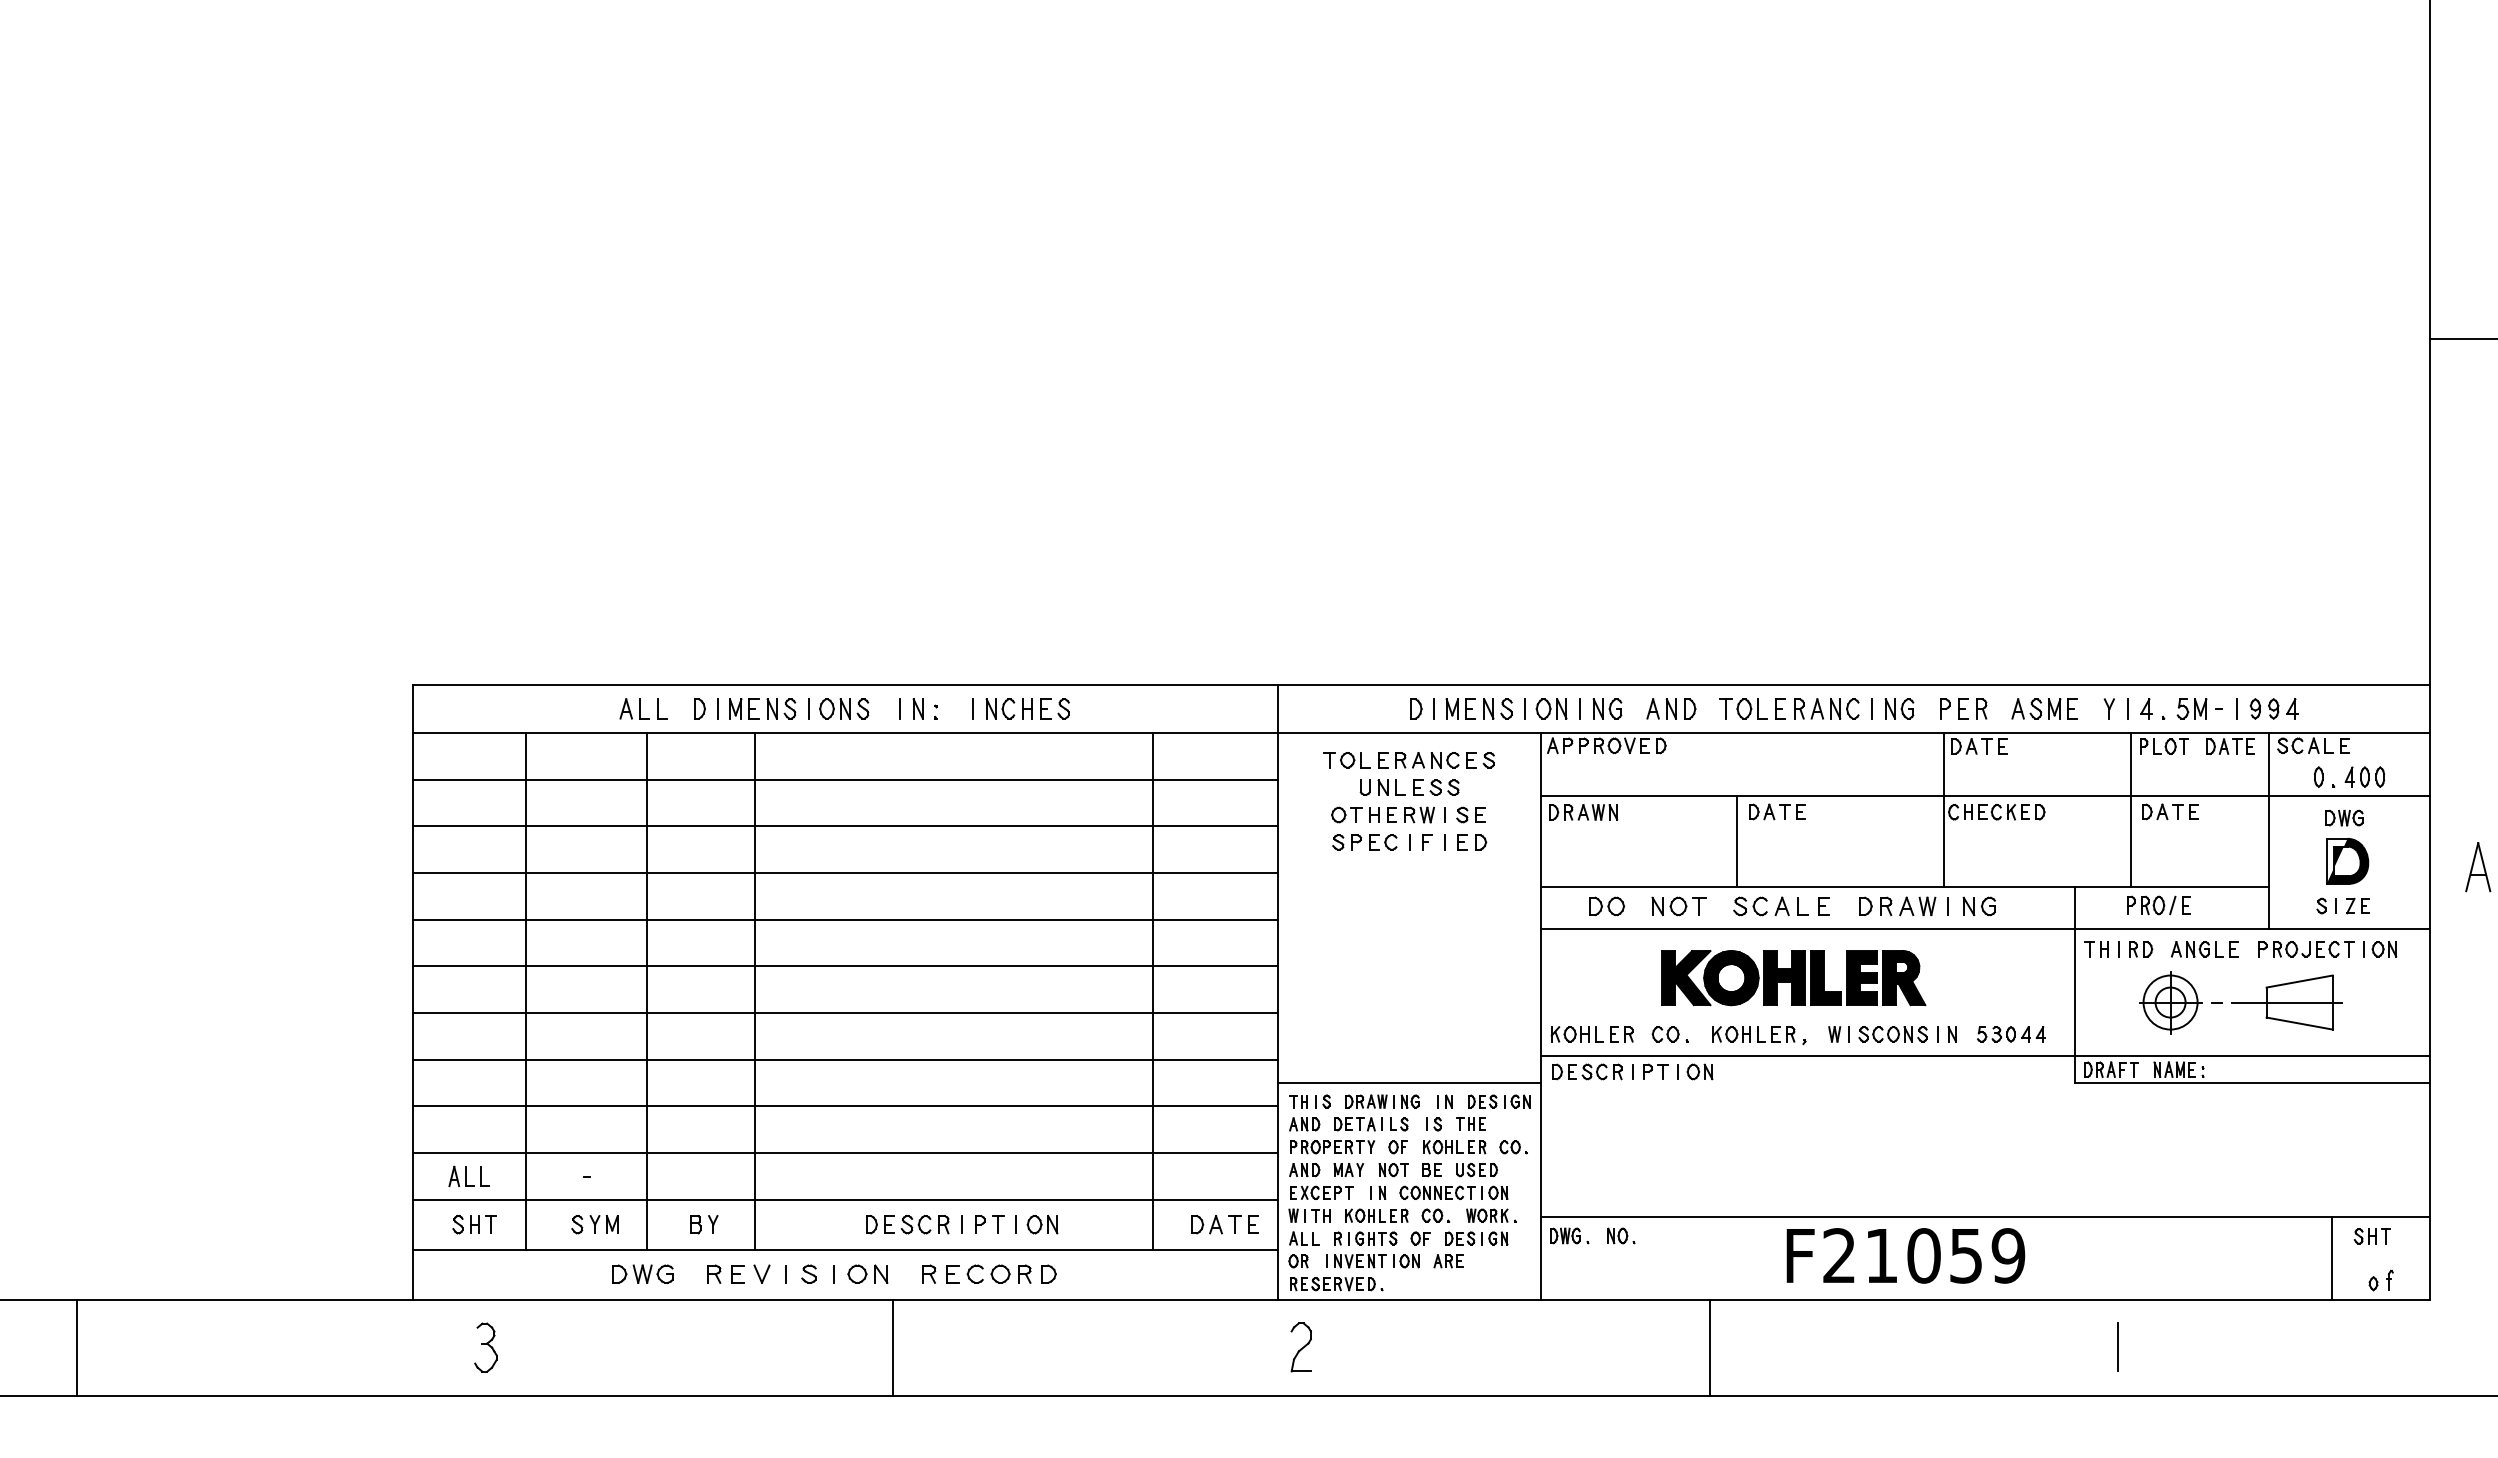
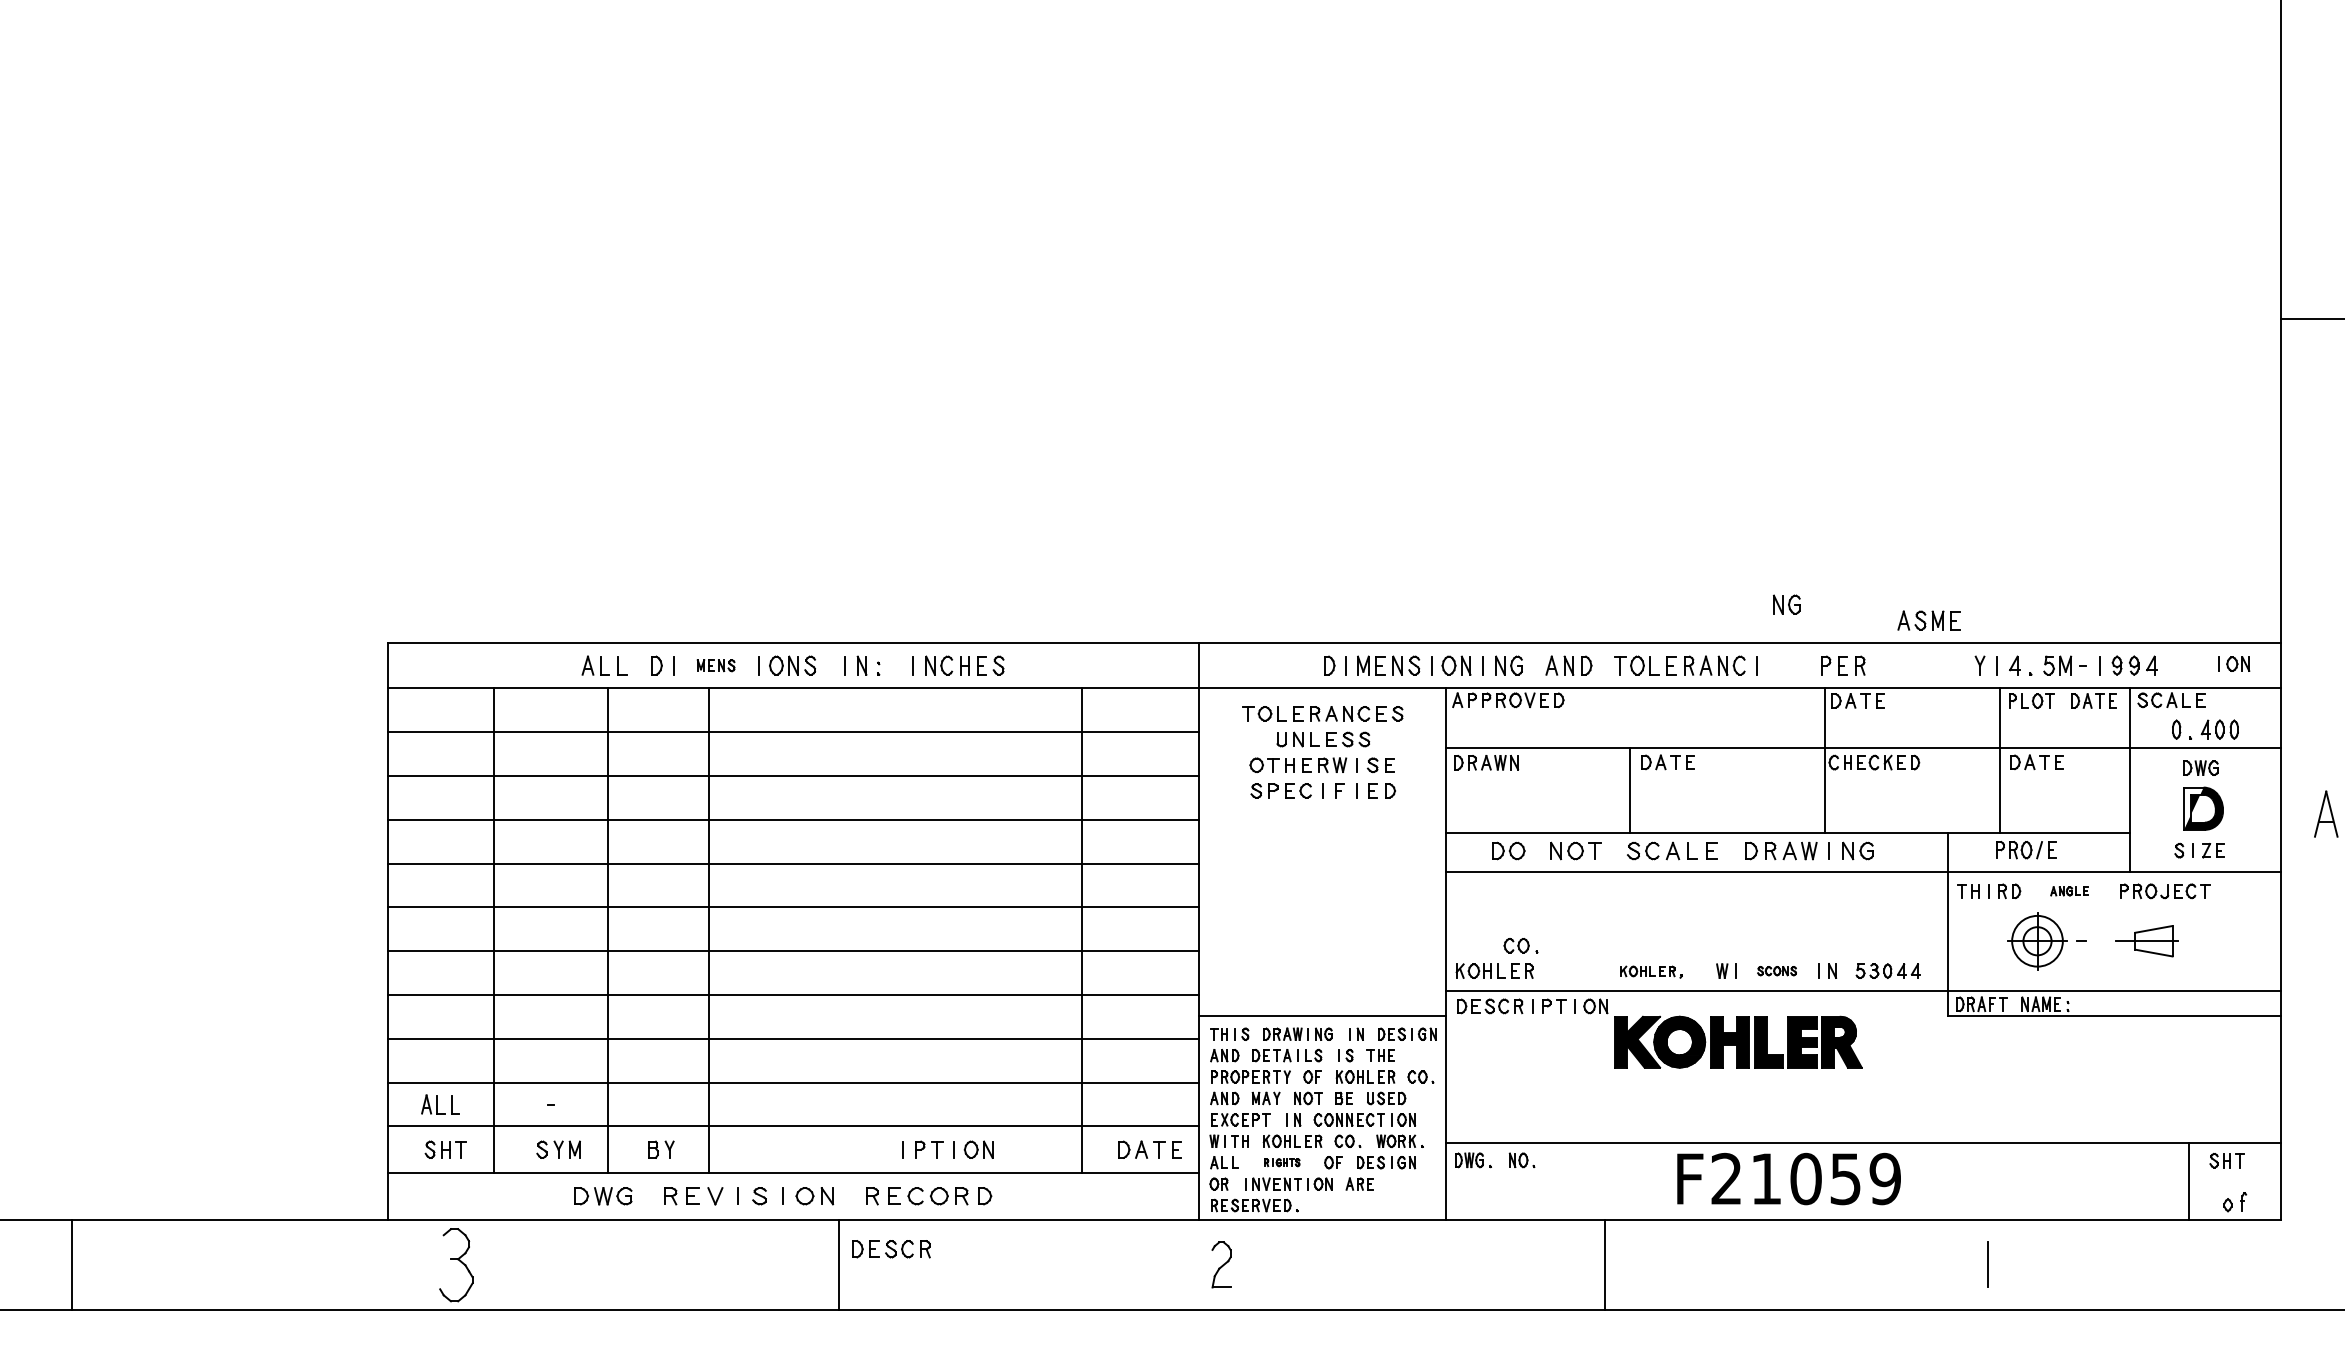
part: (762, 708) -> (715, 665), size x0.6
part: (1899, 708) -> (1786, 604), moved
part: (2044, 708) -> (1928, 620), moved
part: (2204, 949) -> (2069, 891), size x0.6
part: (2380, 949) -> (2234, 664), moved
part: (1793, 978) -> (1738, 1042), moved
part: (2286, 1002) -> (2146, 941), size x0.6
part: (1669, 1034) -> (1520, 945), moved
part: (1892, 1034) -> (1776, 971), size x0.6
part: (1759, 1035) -> (1651, 972), size x0.7
part: (907, 1224) -> (891, 1249), moved
part: (1365, 1238) -> (1281, 1162), size x0.6
part: (485, 1347) -> (455, 1265), size x1.6

